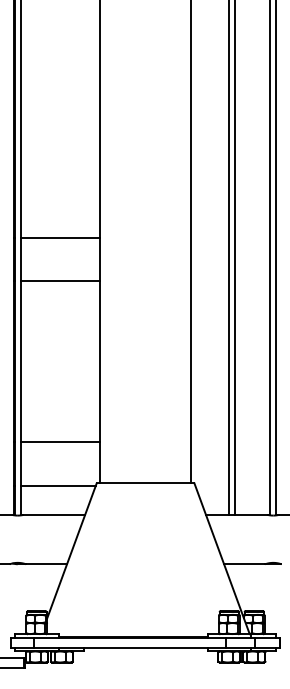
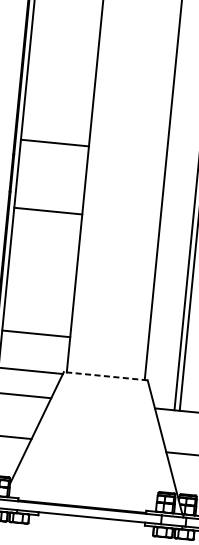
line: (60, 237) -> (54, 142), moved
line: (60, 281) -> (48, 211), moved
line: (145, 483) -> (105, 376), solid -> dashed

